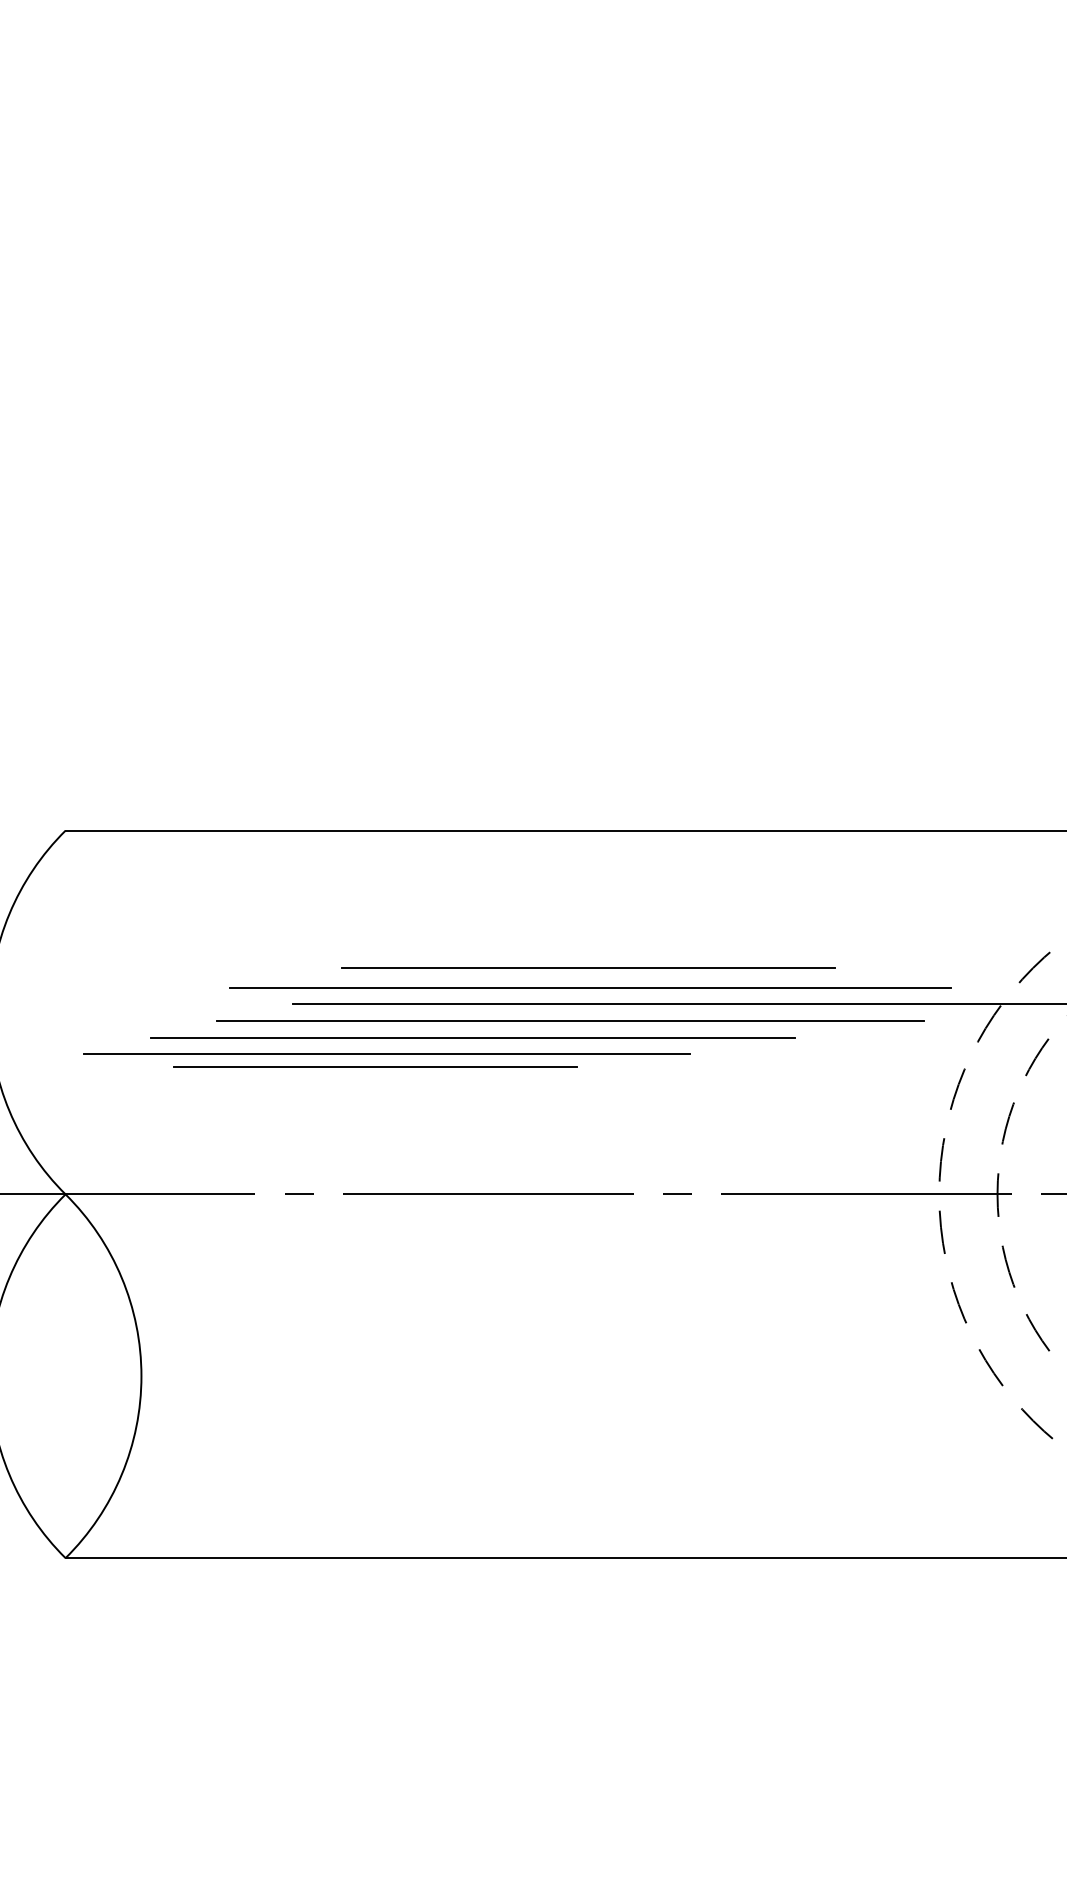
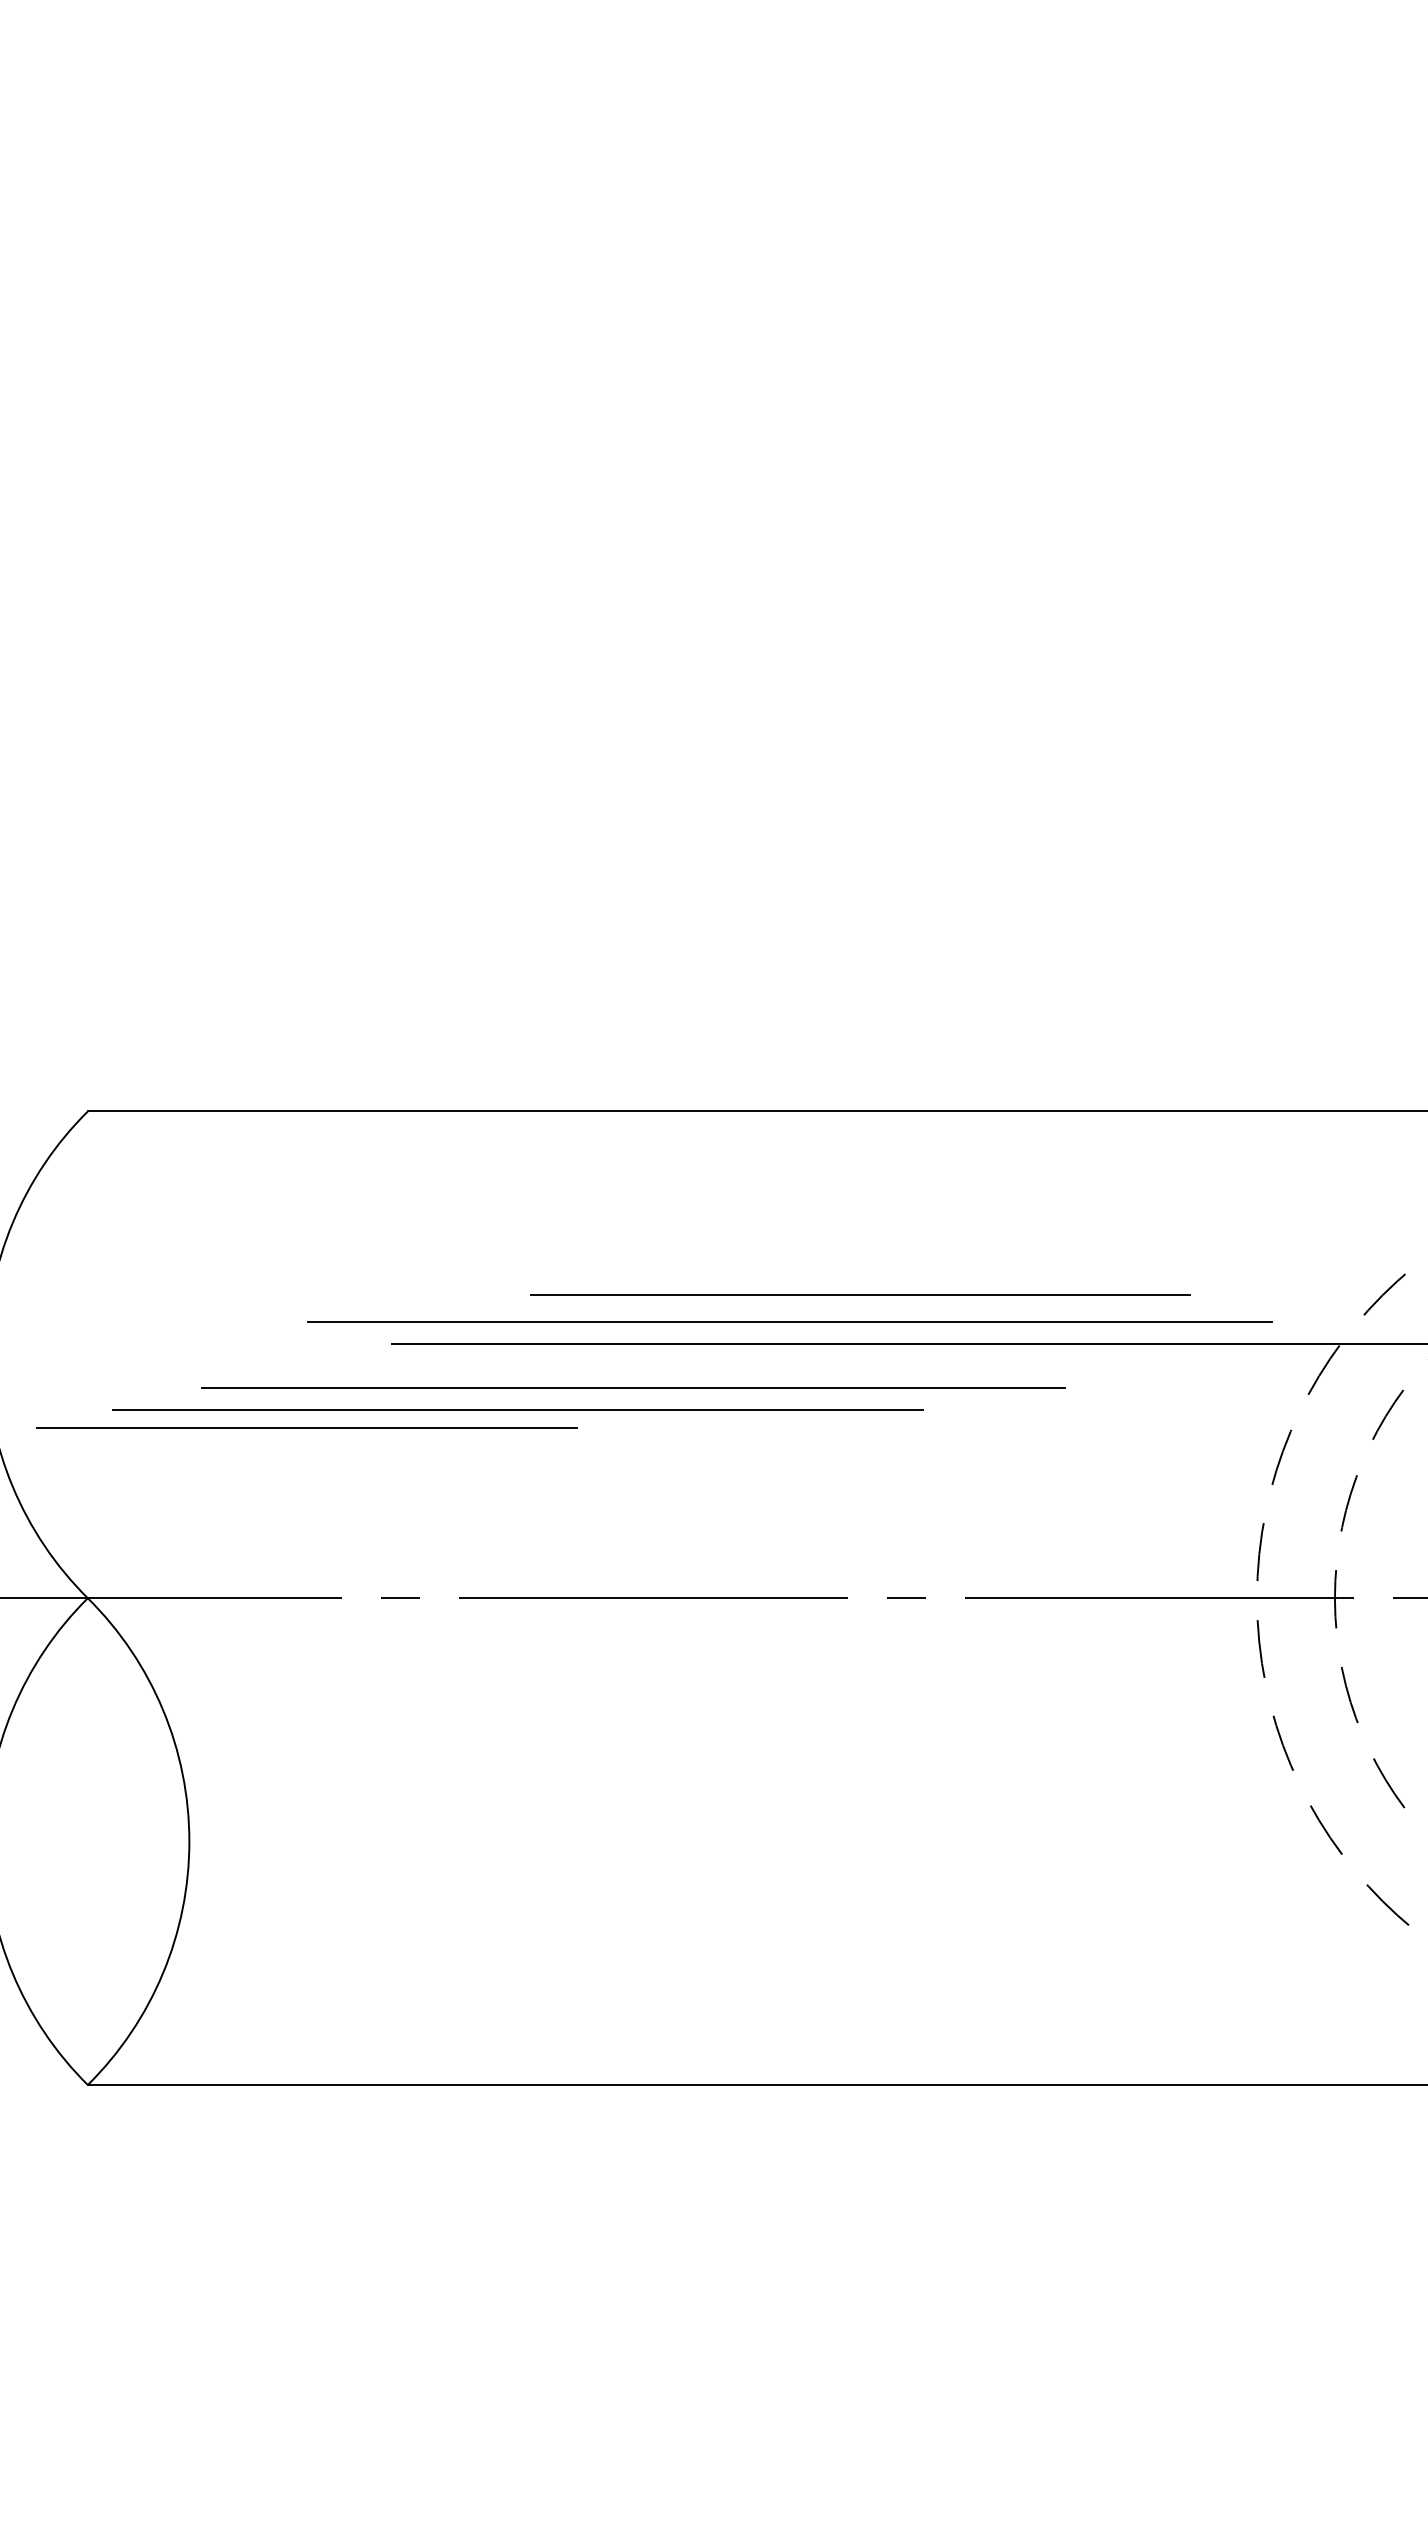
line: (588, 967) -> (859, 1294), moved
line: (570, 1021) -> (763, 1366), removed
line: (375, 1066) -> (307, 1427), moved

